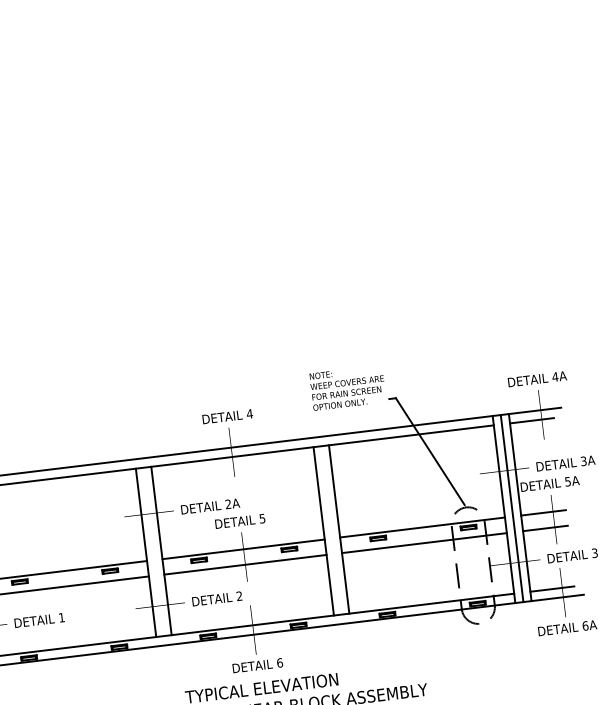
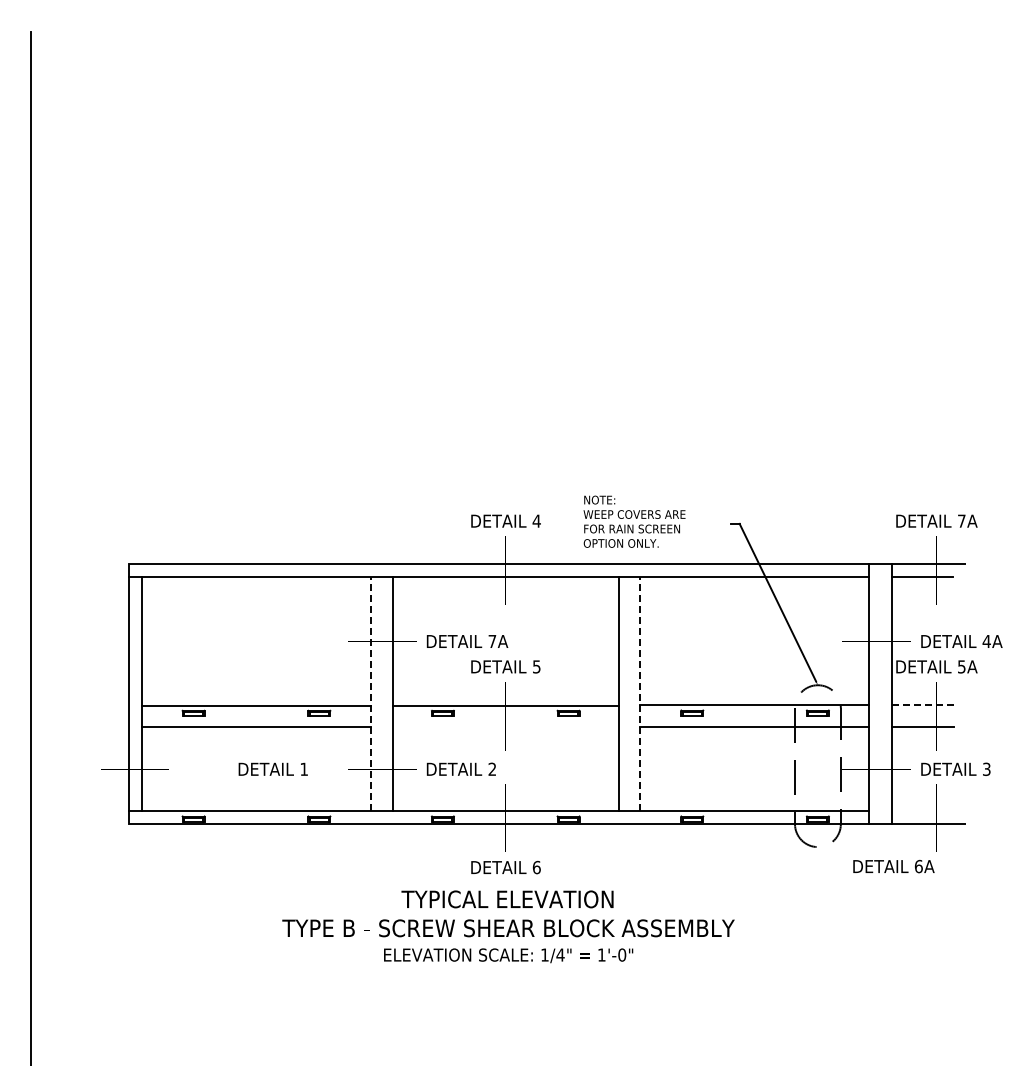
text: (555, 376) -> (961, 520), 4A -> 7A
text: (347, 387) -> (634, 521), moved
text: (583, 461) -> (986, 641), 3A -> 4A
text: (228, 503) -> (492, 640), 2A -> 7A
line: (511, 508) -> (880, 694), removed
line: (543, 512) -> (923, 705), solid -> dashed
line: (339, 528) -> (640, 693), solid -> dashed
line: (146, 552) -> (371, 693), solid -> dashed
line: (245, 564) -> (505, 727), removed
line: (552, 589) -> (922, 811), removed
text: (38, 619) -> (272, 768), moved
text: (567, 628) -> (893, 866), moved

